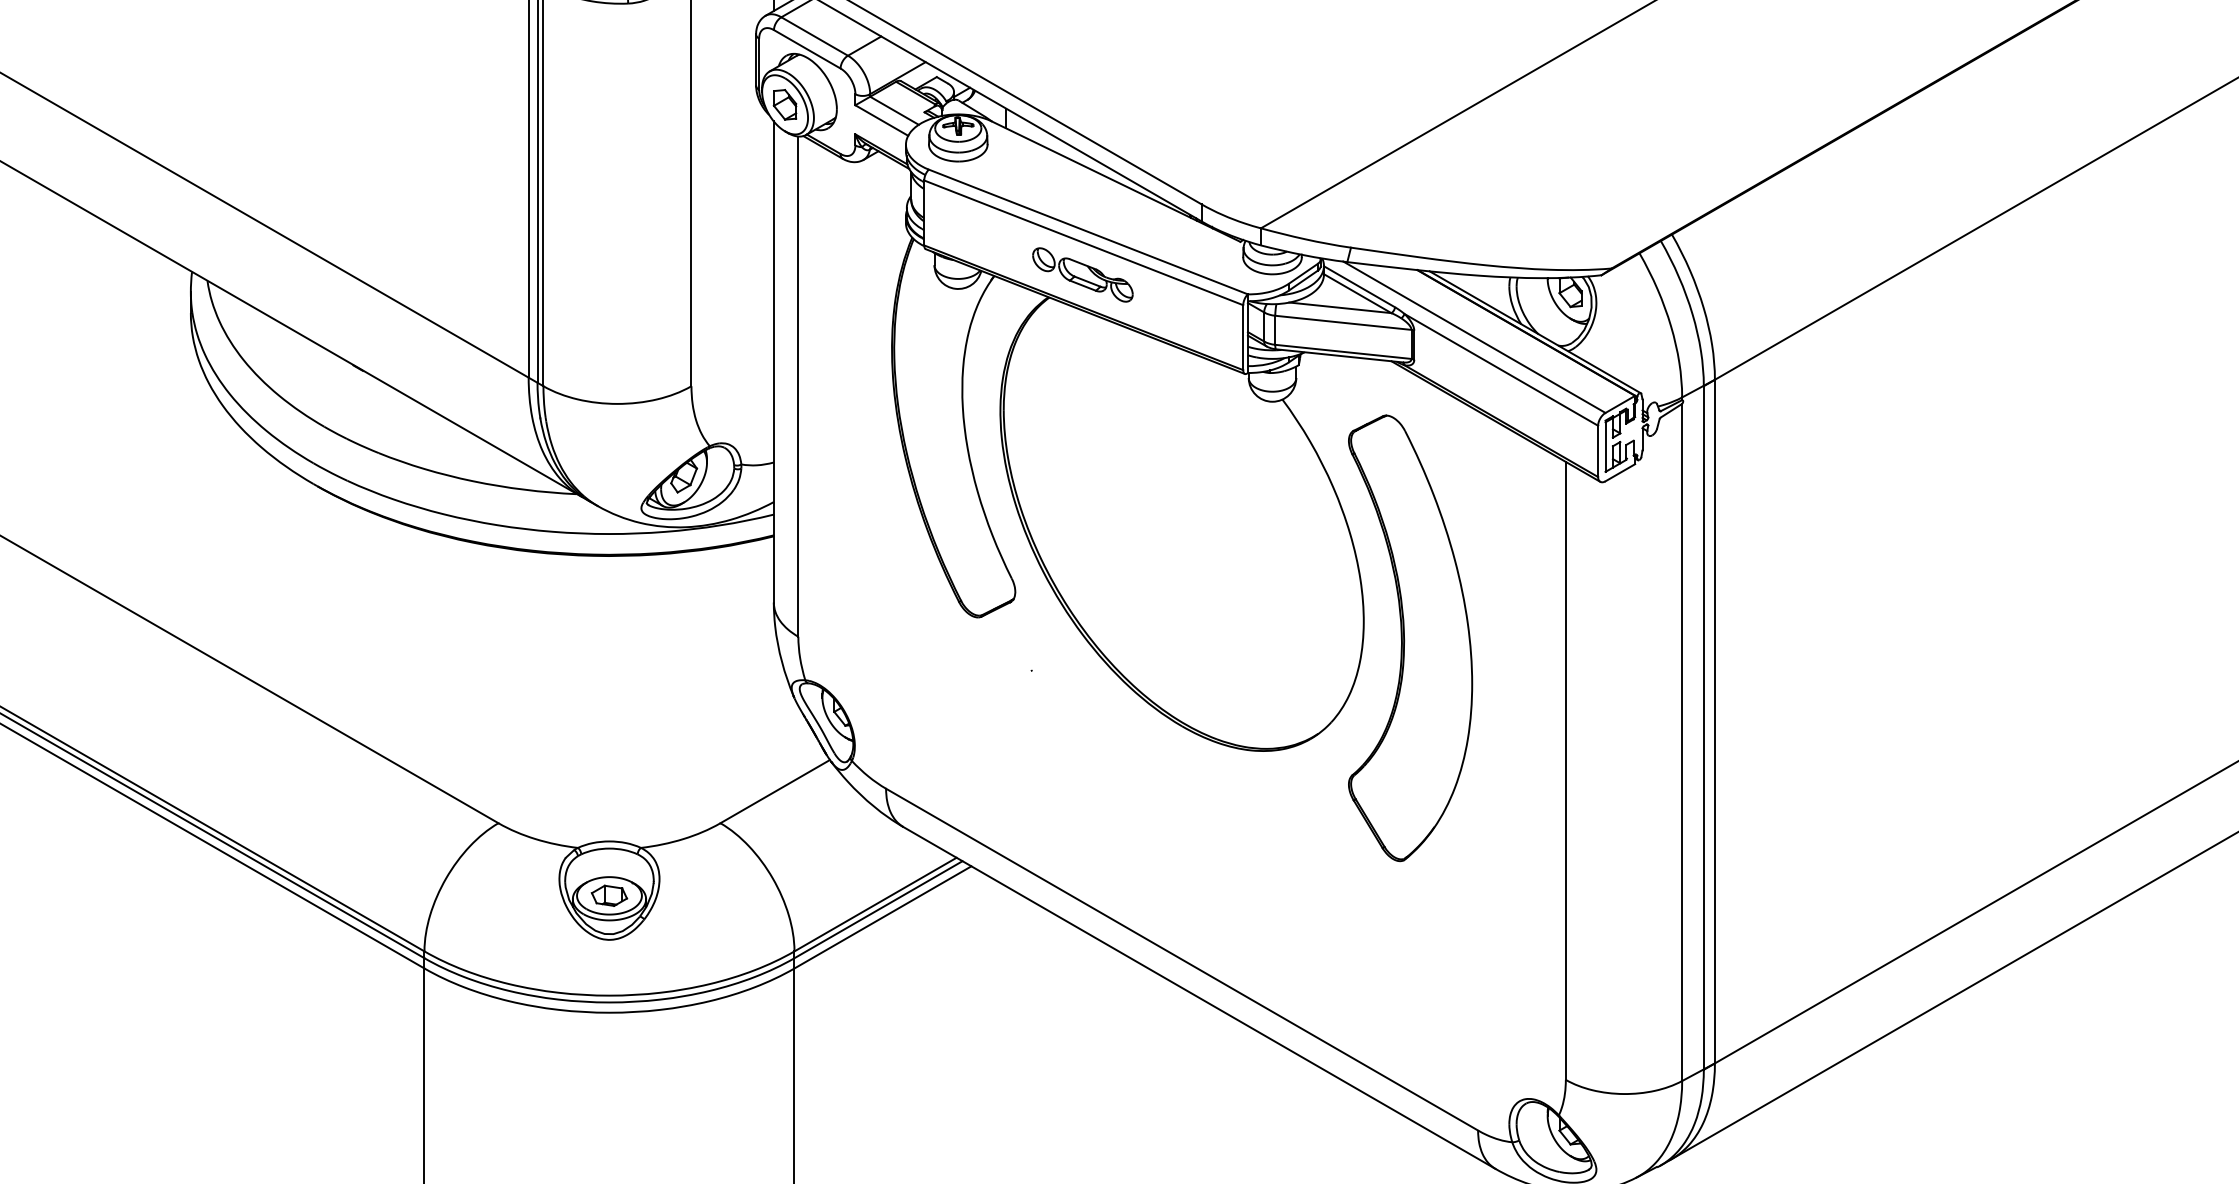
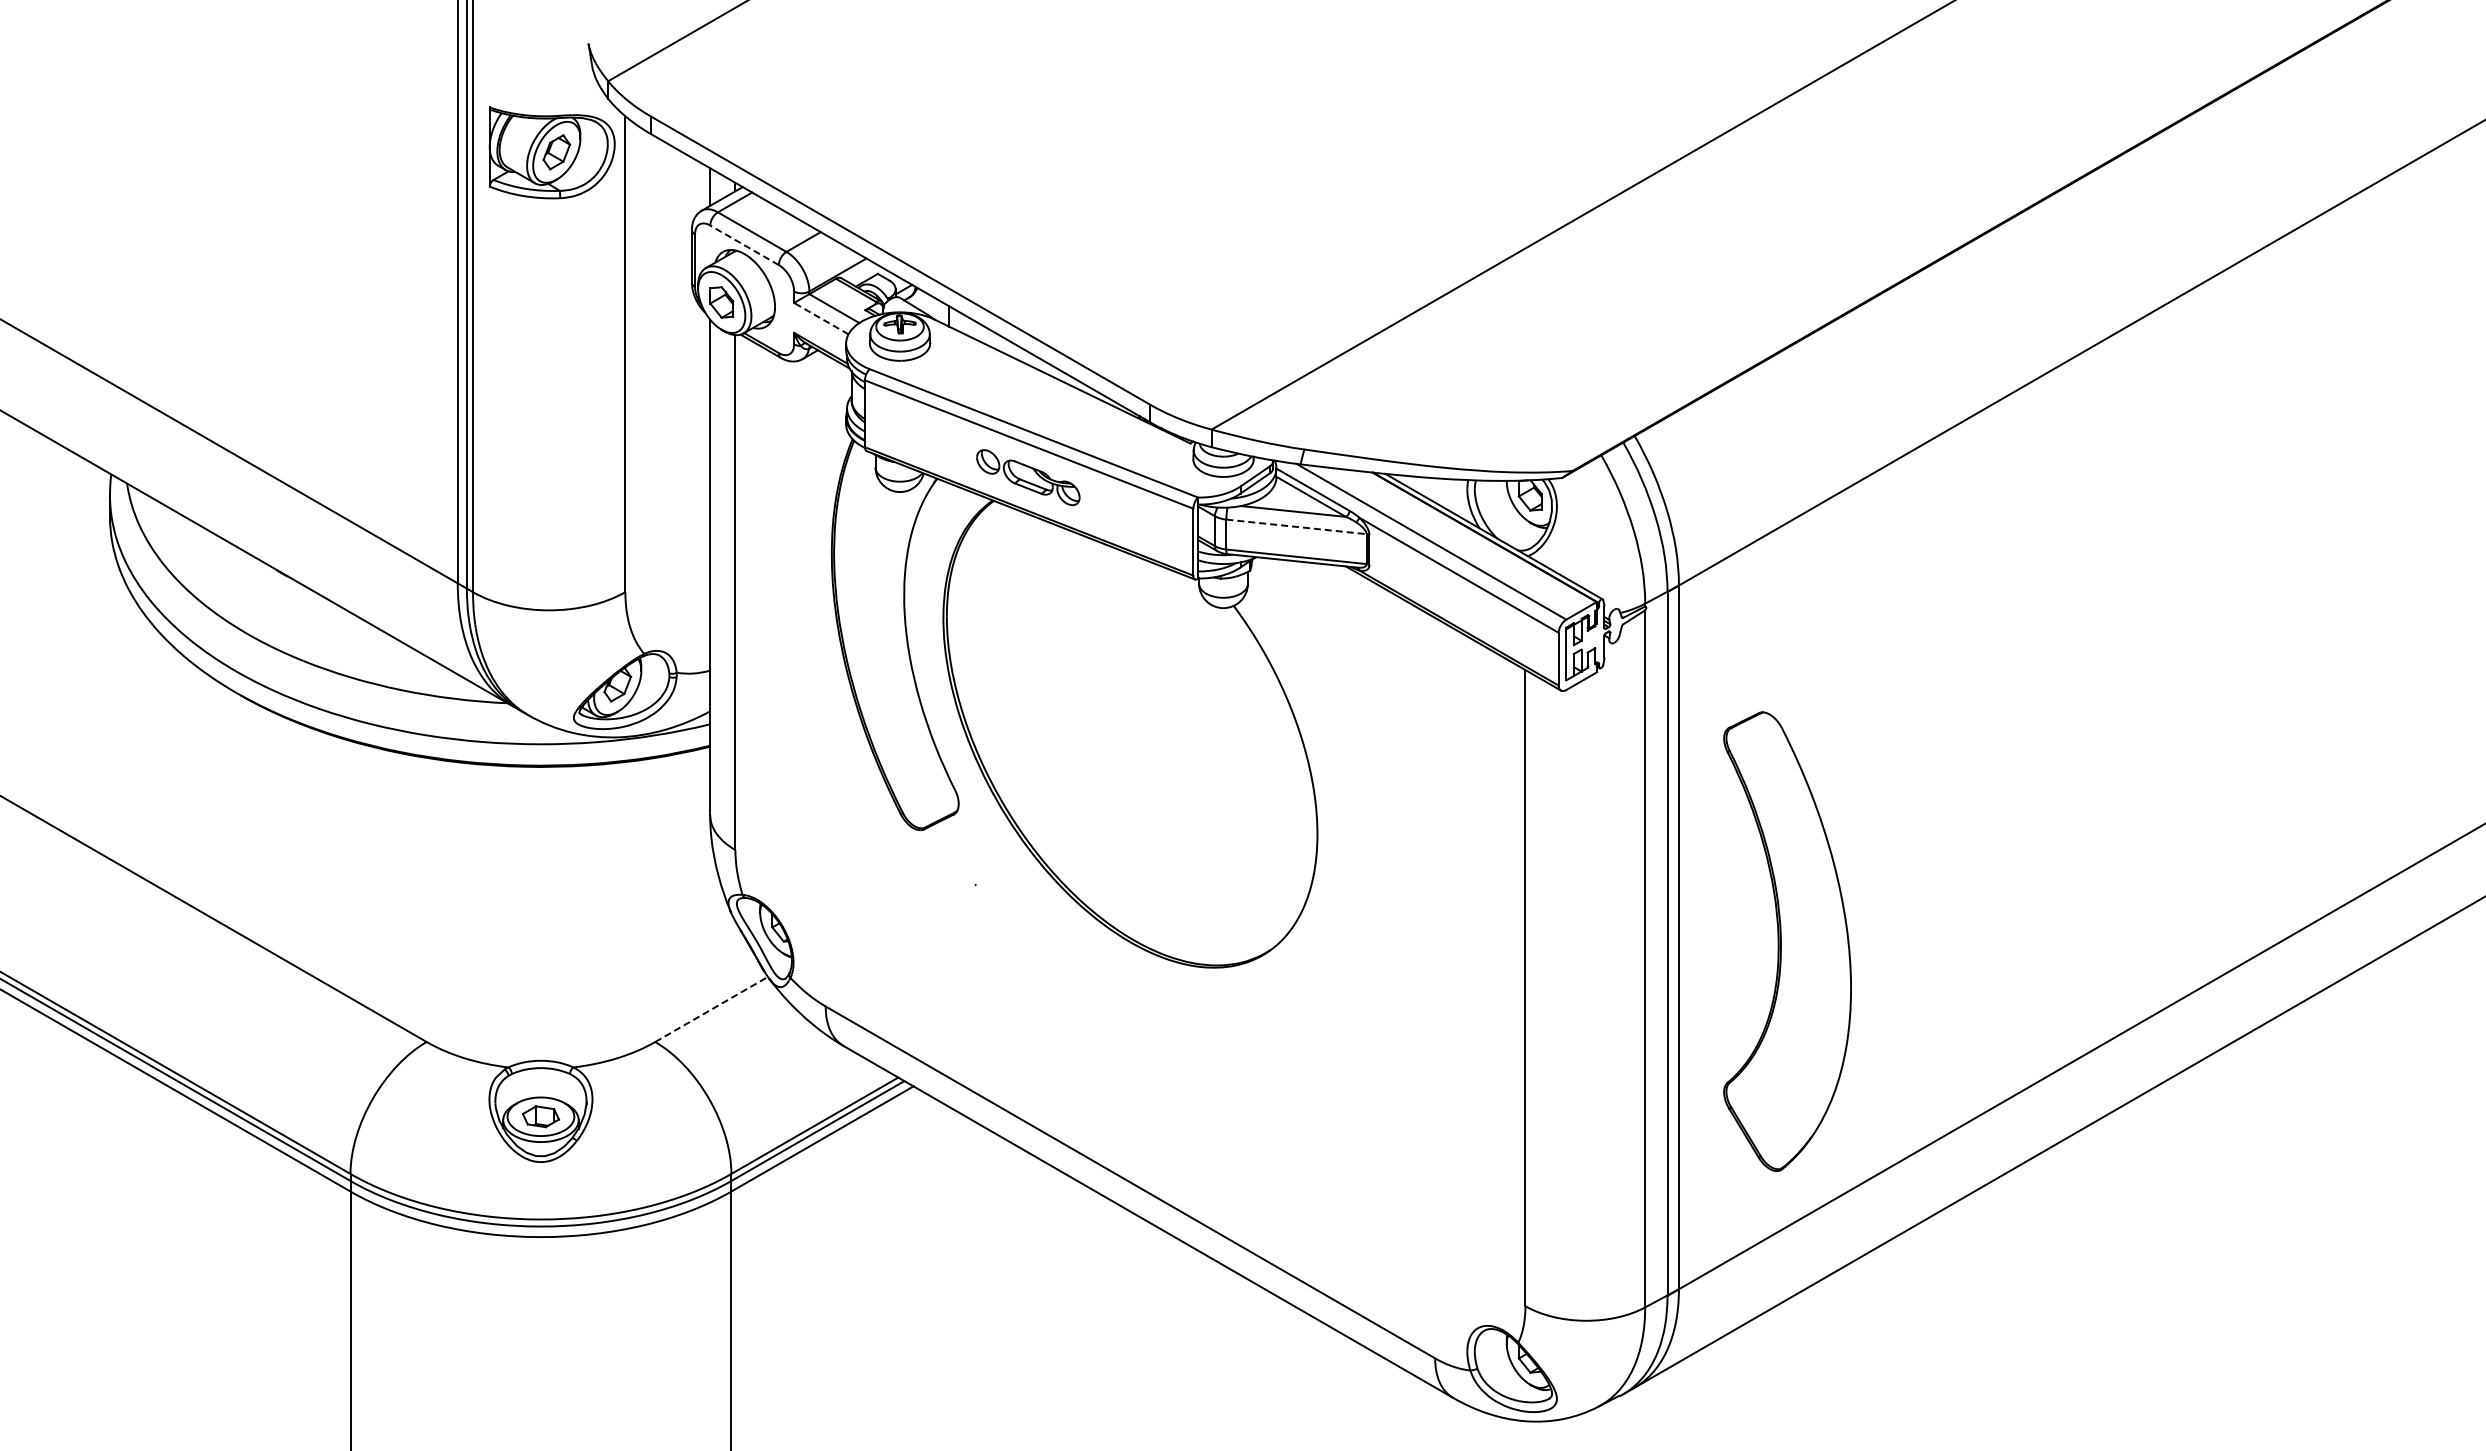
line: (807, 49) -> (744, 245), solid -> dashed
line: (881, 120) -> (820, 318), solid -> dashed
line: (1343, 322) -> (1296, 526), solid -> dashed
part: (1410, 638) -> (1787, 941), moved
line: (776, 791) -> (712, 1009), solid -> dashed

